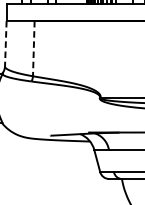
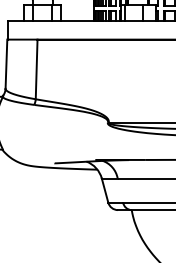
line: (5, 44) -> (6, 64), dashed -> solid
line: (33, 48) -> (36, 69), dashed -> solid

